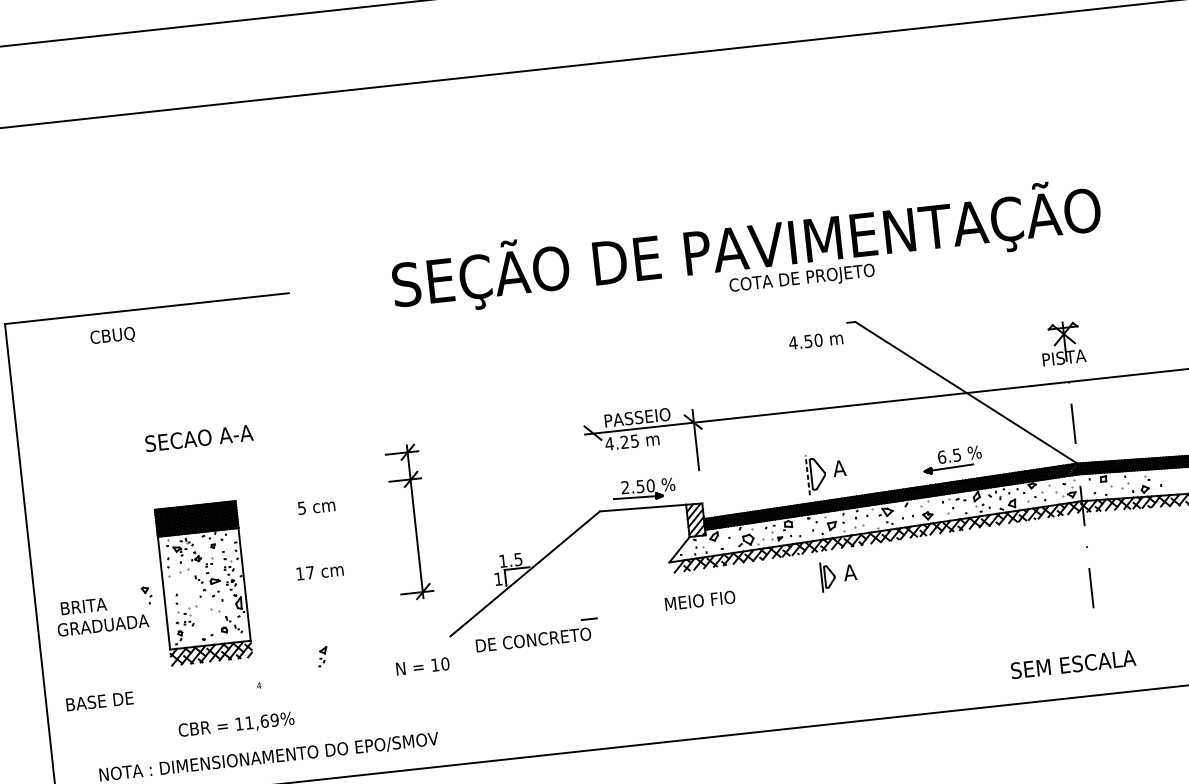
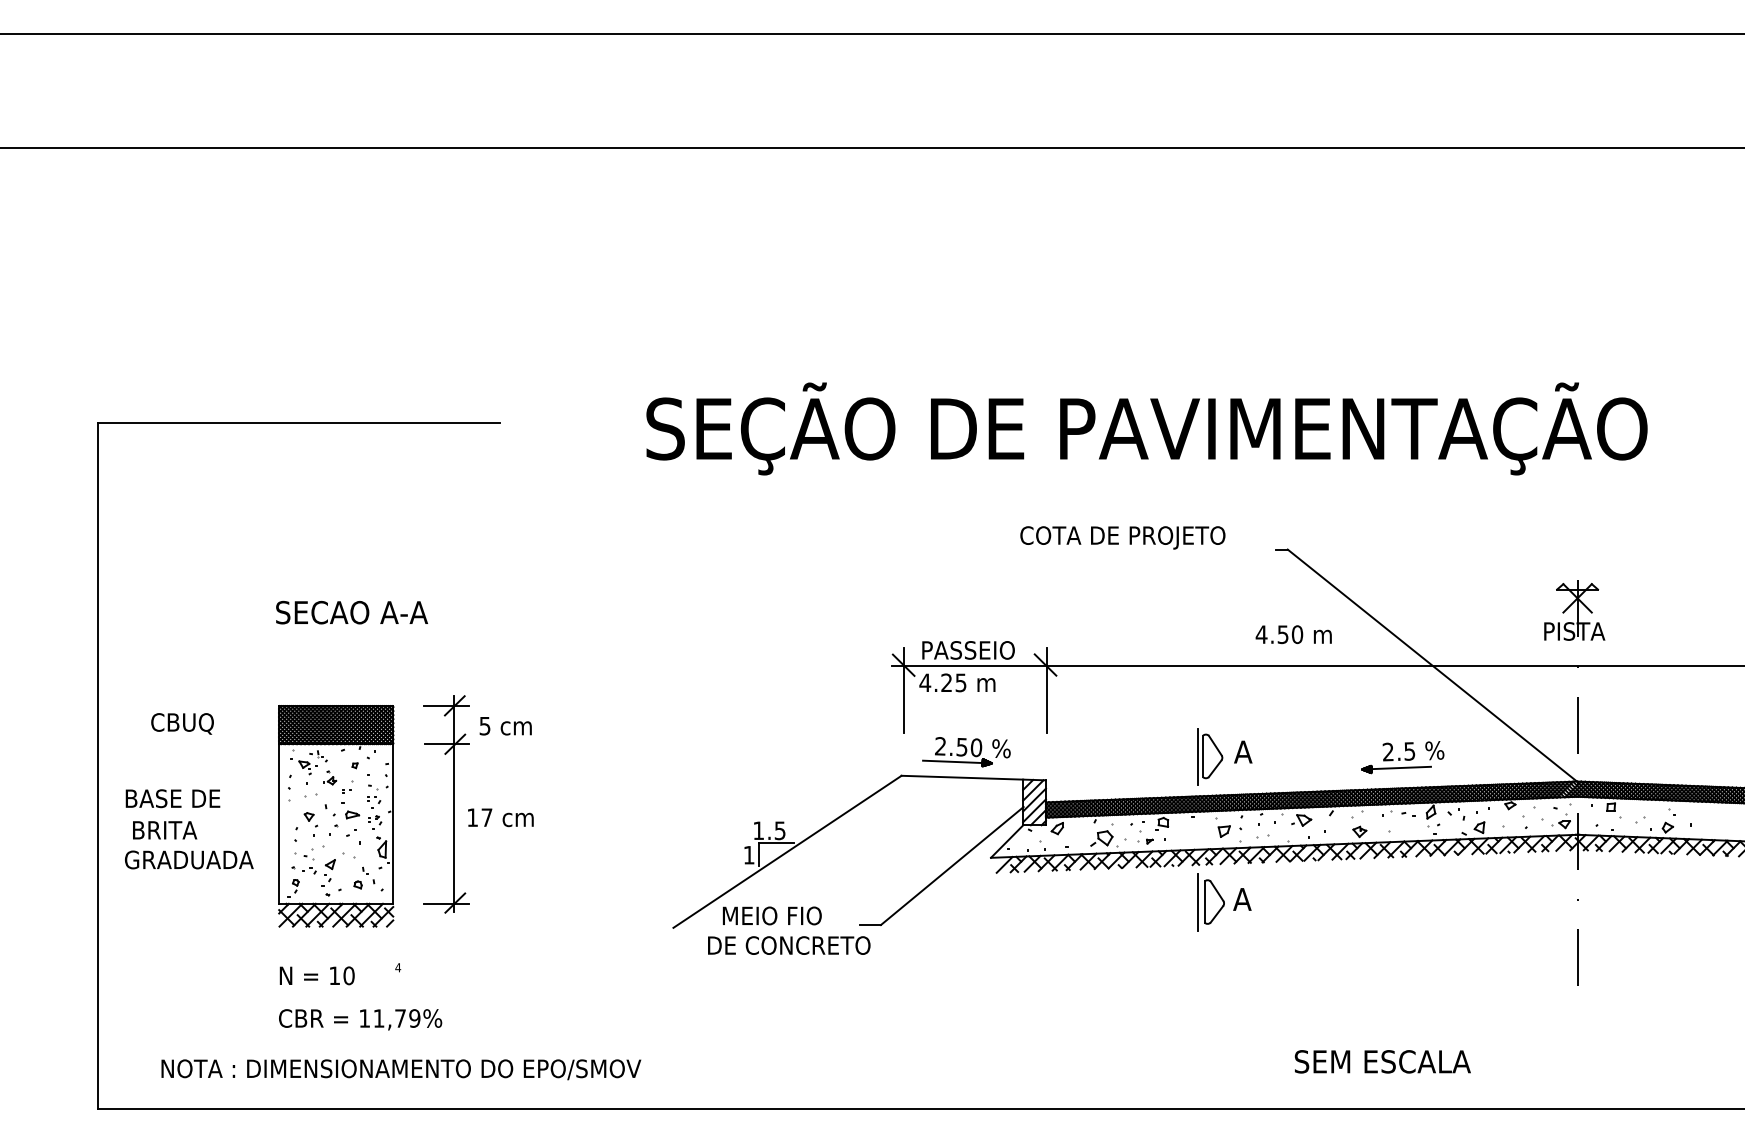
text: (801, 279) -> (1122, 537), moved
text: (112, 336) -> (182, 723), moved
text: (815, 340) -> (1293, 634), moved
line: (594, 451) -> (903, 690), added
text: (942, 456) -> (1388, 751), 6.5 -> 2.5
line: (807, 475) -> (1197, 756), dashed -> solid
part: (414, 522) -> (453, 804), moved
line: (642, 570) -> (951, 865), added
part: (827, 577) -> (1210, 902), size x1.43
part: (146, 595) -> (310, 824), moved
text: (700, 600) -> (772, 915), moved
part: (322, 656) -> (328, 872), moved
text: (1073, 664) -> (1382, 1061), moved
text: (422, 666) -> (316, 975), moved
text: (99, 701) -> (172, 798), moved
text: (264, 721) -> (400, 1018), 11,69% -> 11,79%

